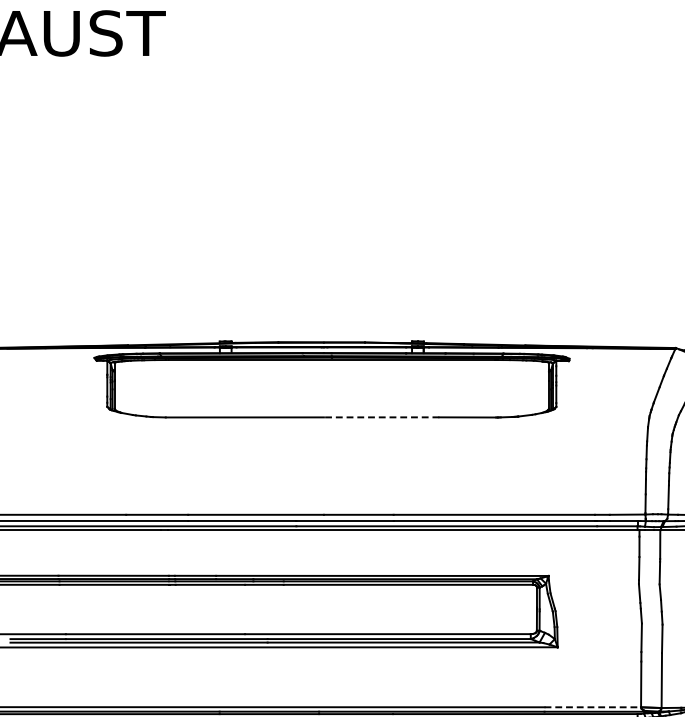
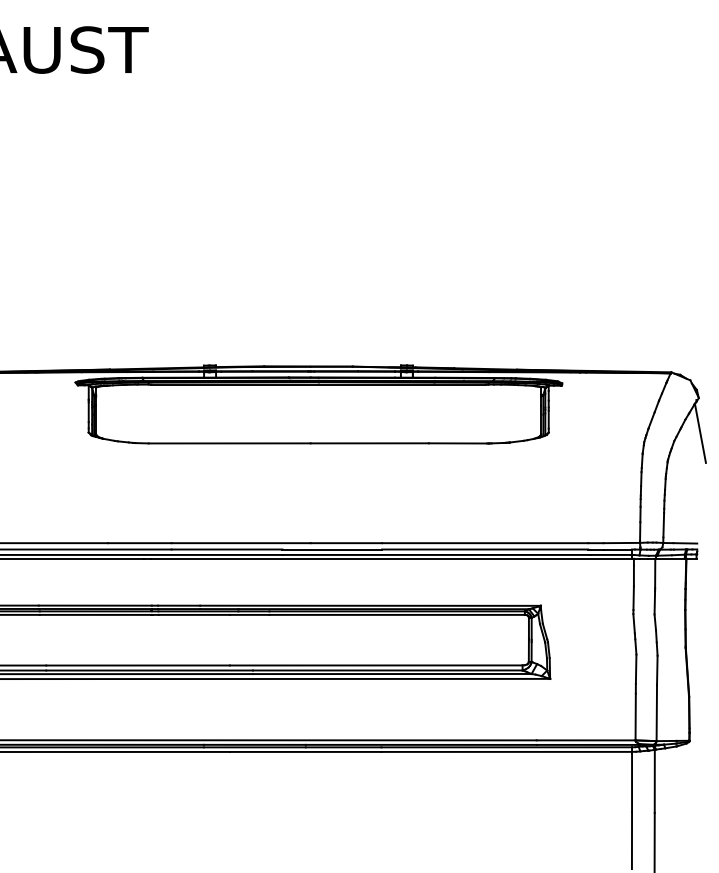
line: (381, 417) -> (369, 443), dashed -> solid
line: (593, 707) -> (586, 740), dashed -> solid

